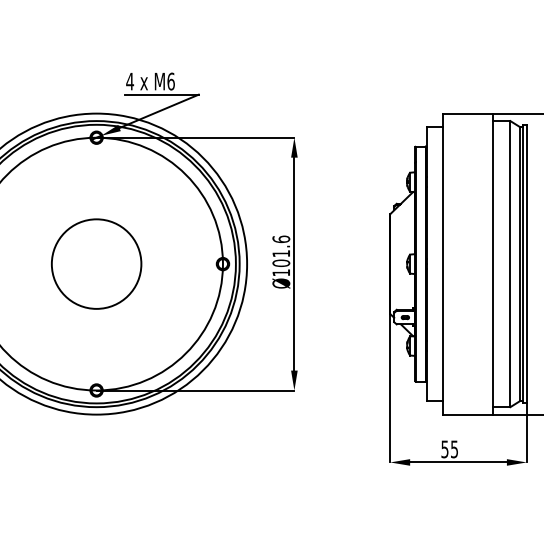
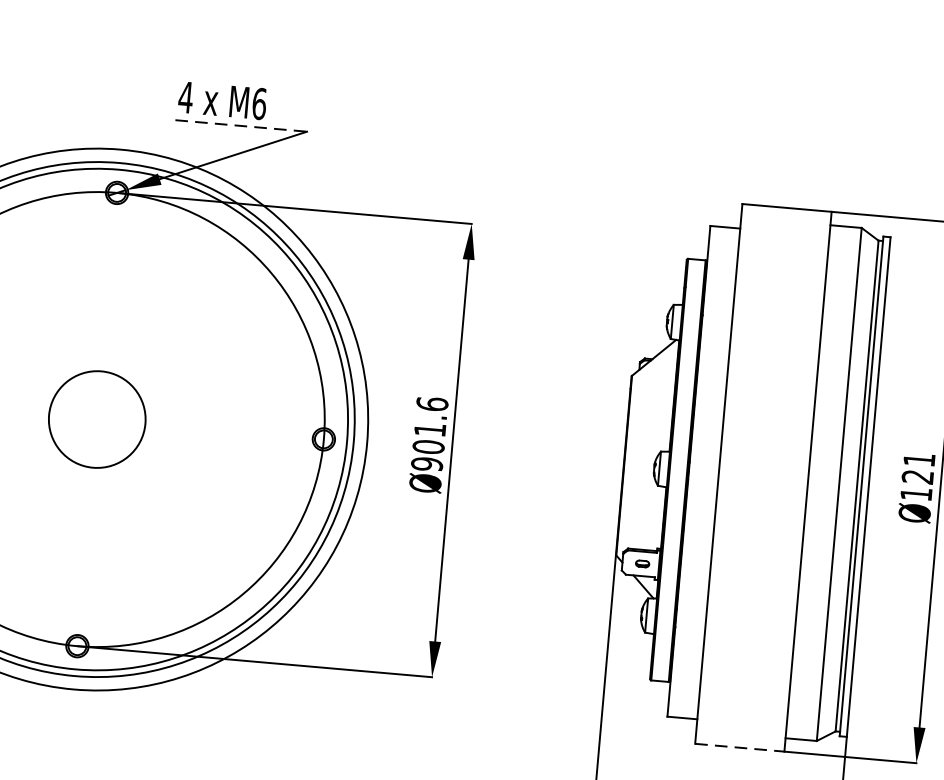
line: (162, 94) -> (242, 125), solid -> dashed
circle: (96, 263) -> (97, 418), size x0.6
text: (281, 272) -> (427, 463), Ø101.6 -> Ø901.6
line: (468, 414) -> (740, 747), solid -> dashed

